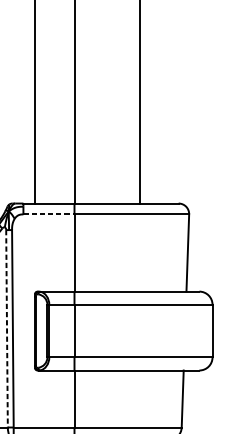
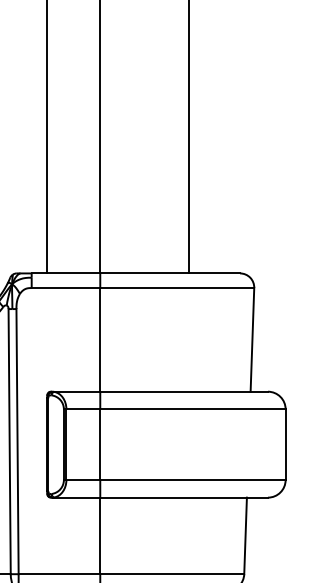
line: (49, 214) -> (66, 288), dashed -> solid
line: (6, 328) -> (9, 441), dashed -> solid

